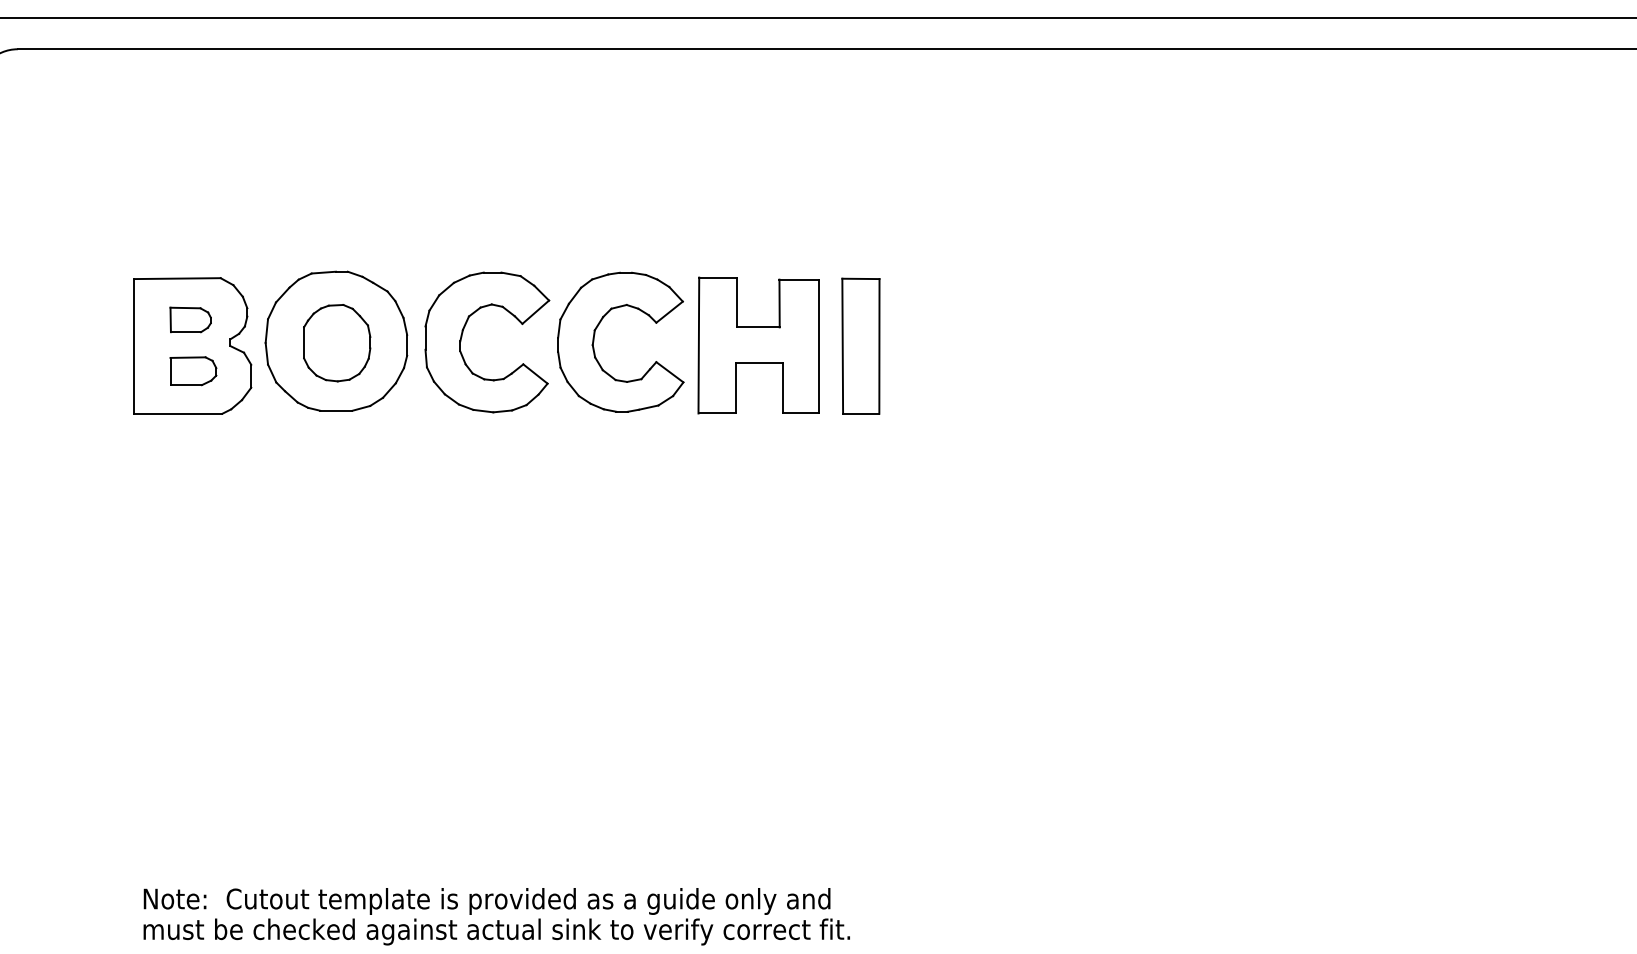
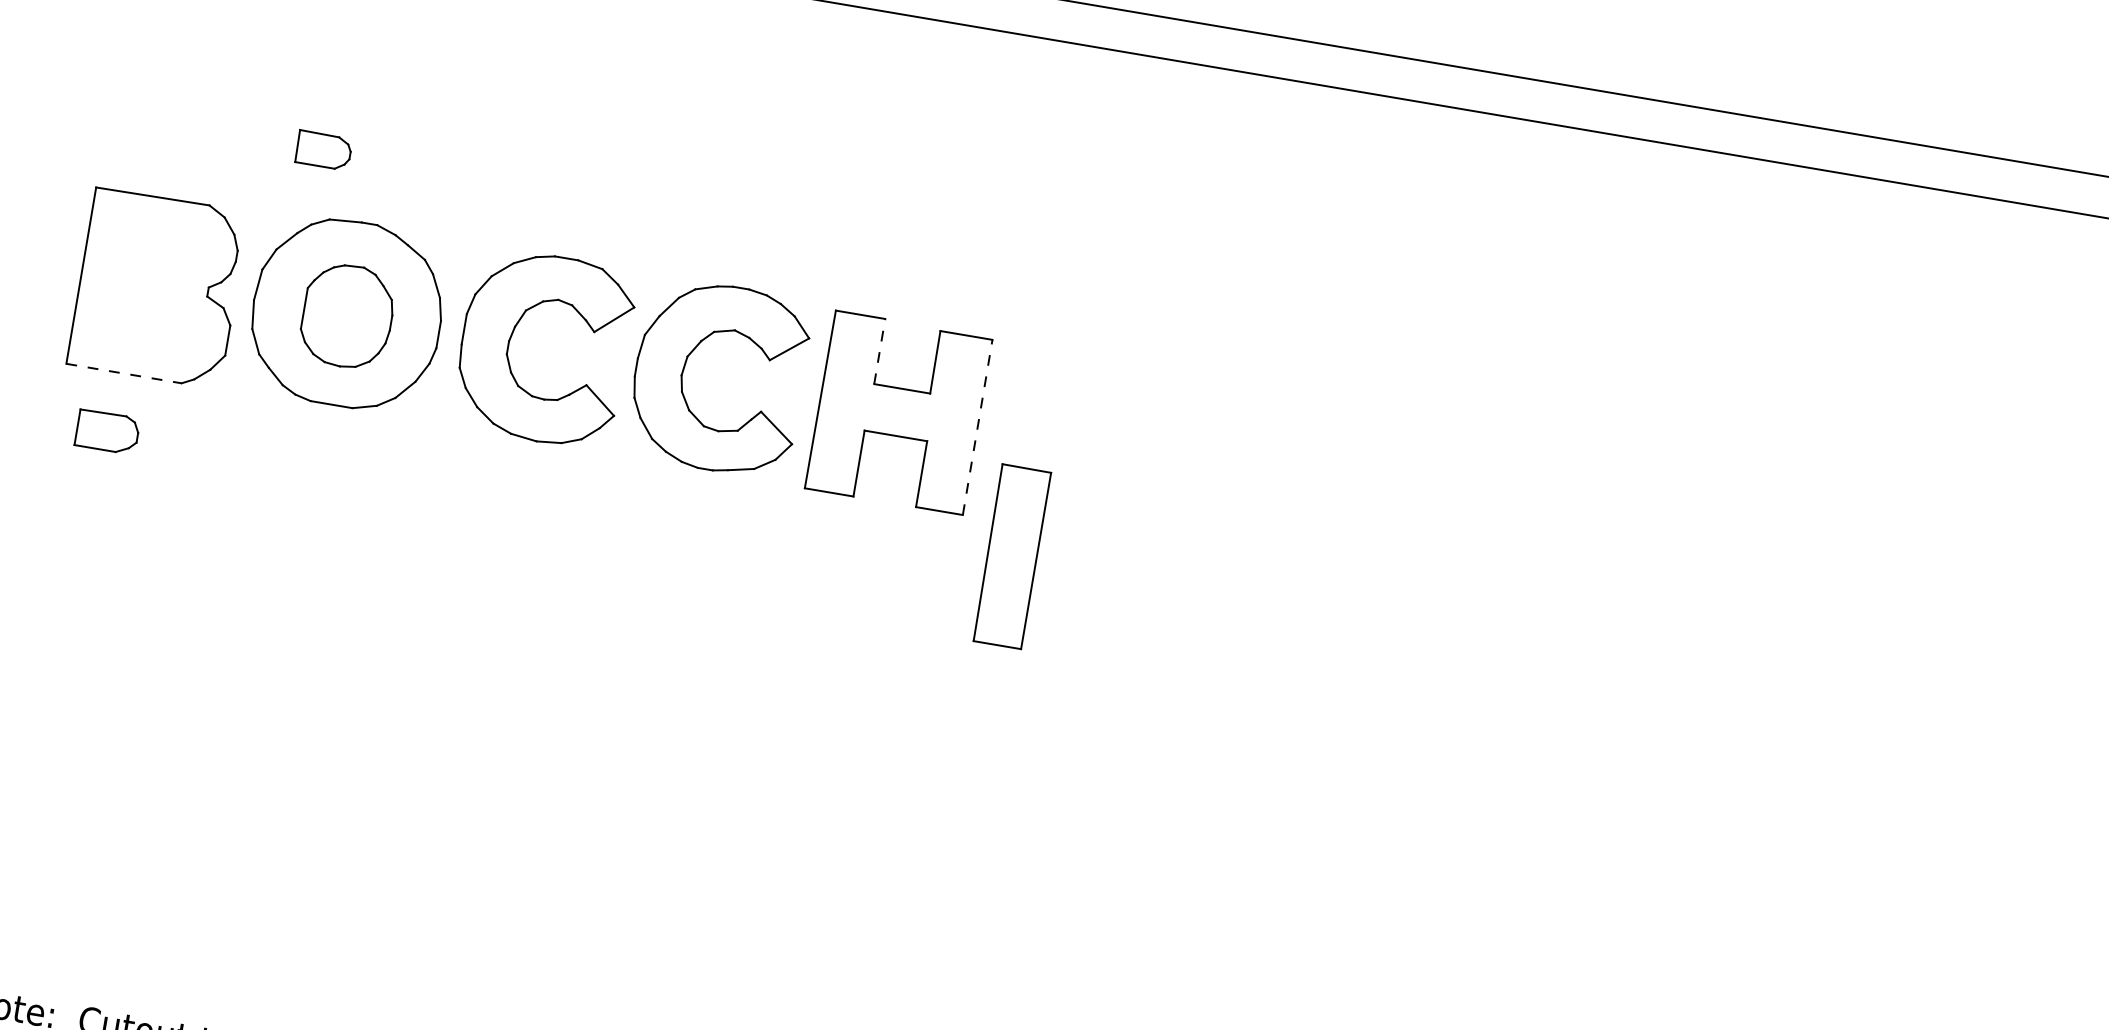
line: (736, 302) -> (879, 351), solid -> dashed
part: (190, 319) -> (323, 149), moved
part: (860, 345) -> (1011, 555), moved
line: (819, 346) -> (978, 427), solid -> dashed
part: (193, 371) -> (107, 432), moved
line: (178, 413) -> (124, 373), solid -> dashed

